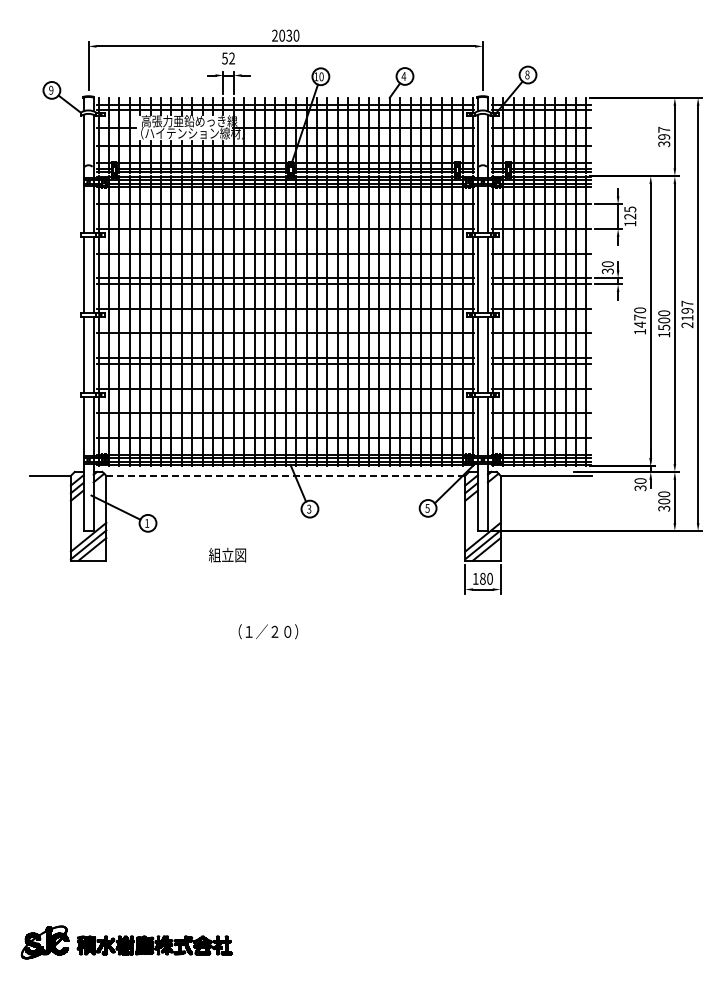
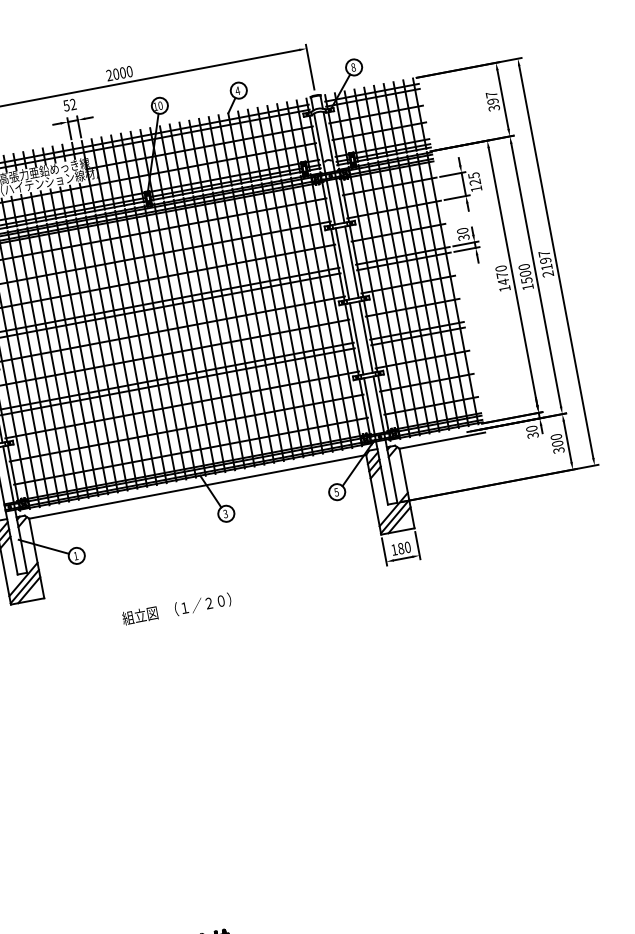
text: (289, 35) -> (123, 72), 2030 -> 2000
line: (286, 475) -> (198, 486), dashed -> solid
text: (227, 554) -> (139, 615), moved
text: (268, 631) -> (203, 604), moved

